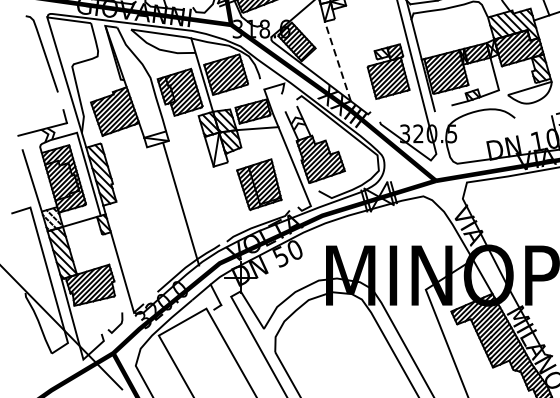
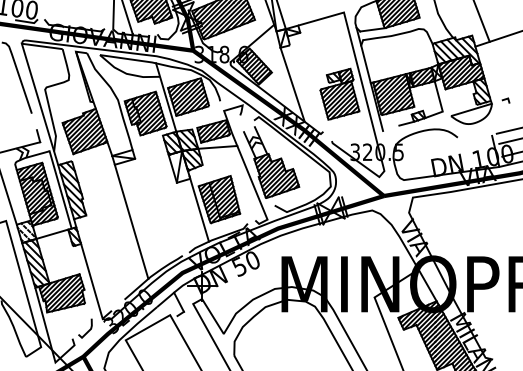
line: (337, 61) -> (292, 84), dashed -> solid
line: (236, 194) -> (198, 208), added
line: (181, 203) -> (131, 221), moved

